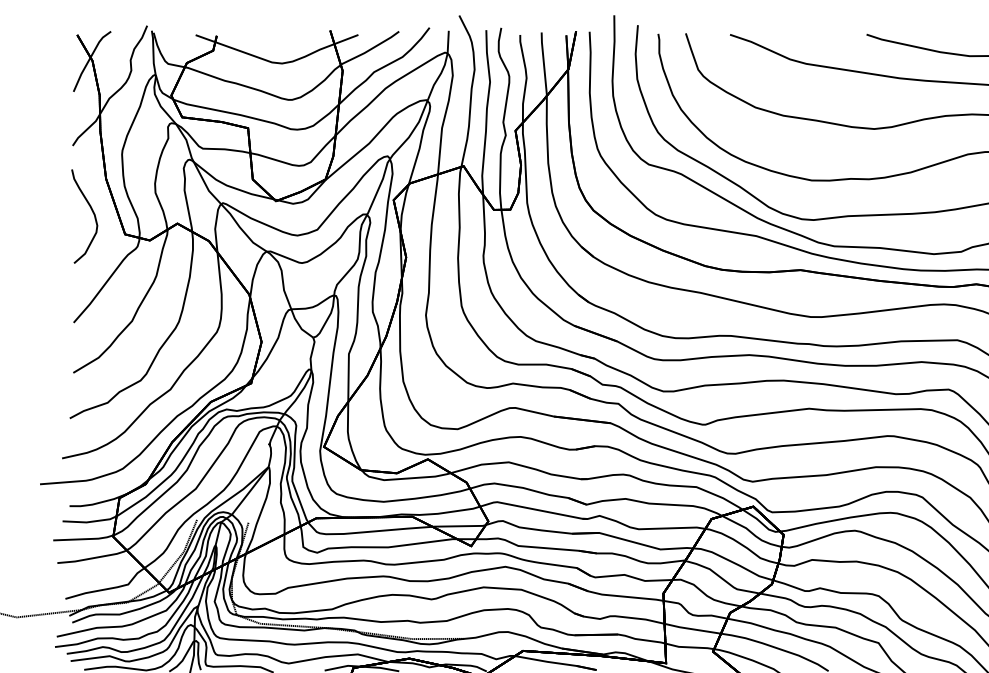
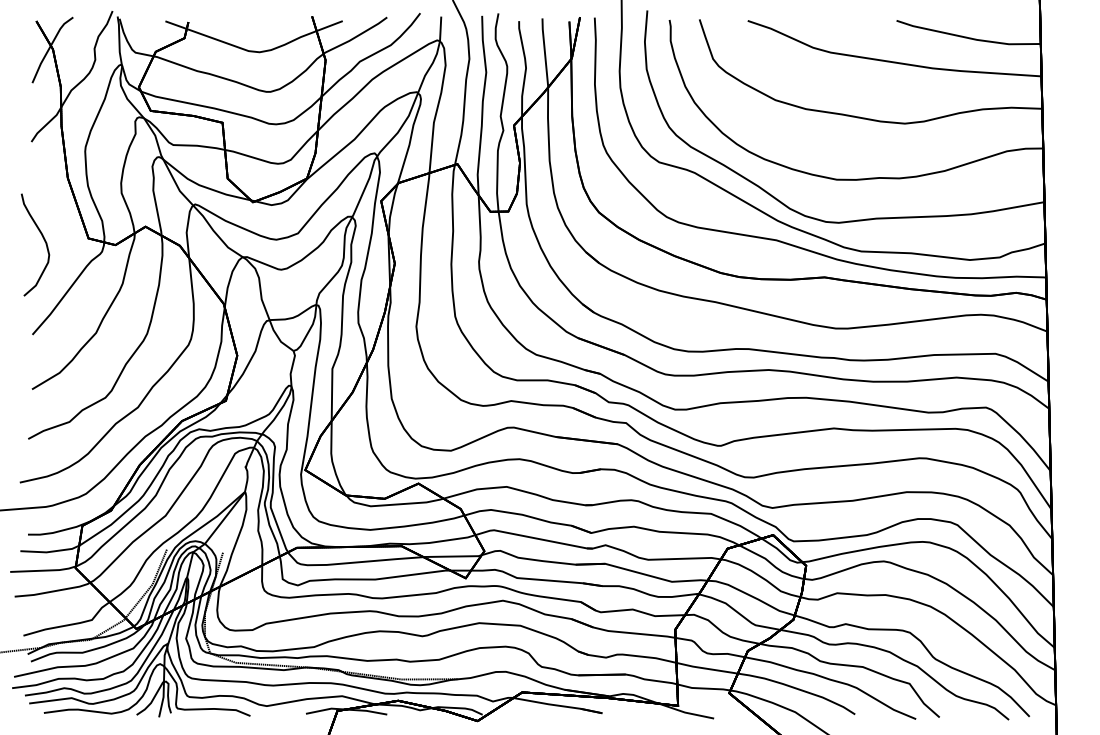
curve: (92, 211) -> (43, 239), moved

